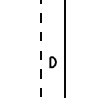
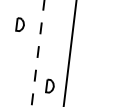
part: (23, 17) -> (19, 25), added

